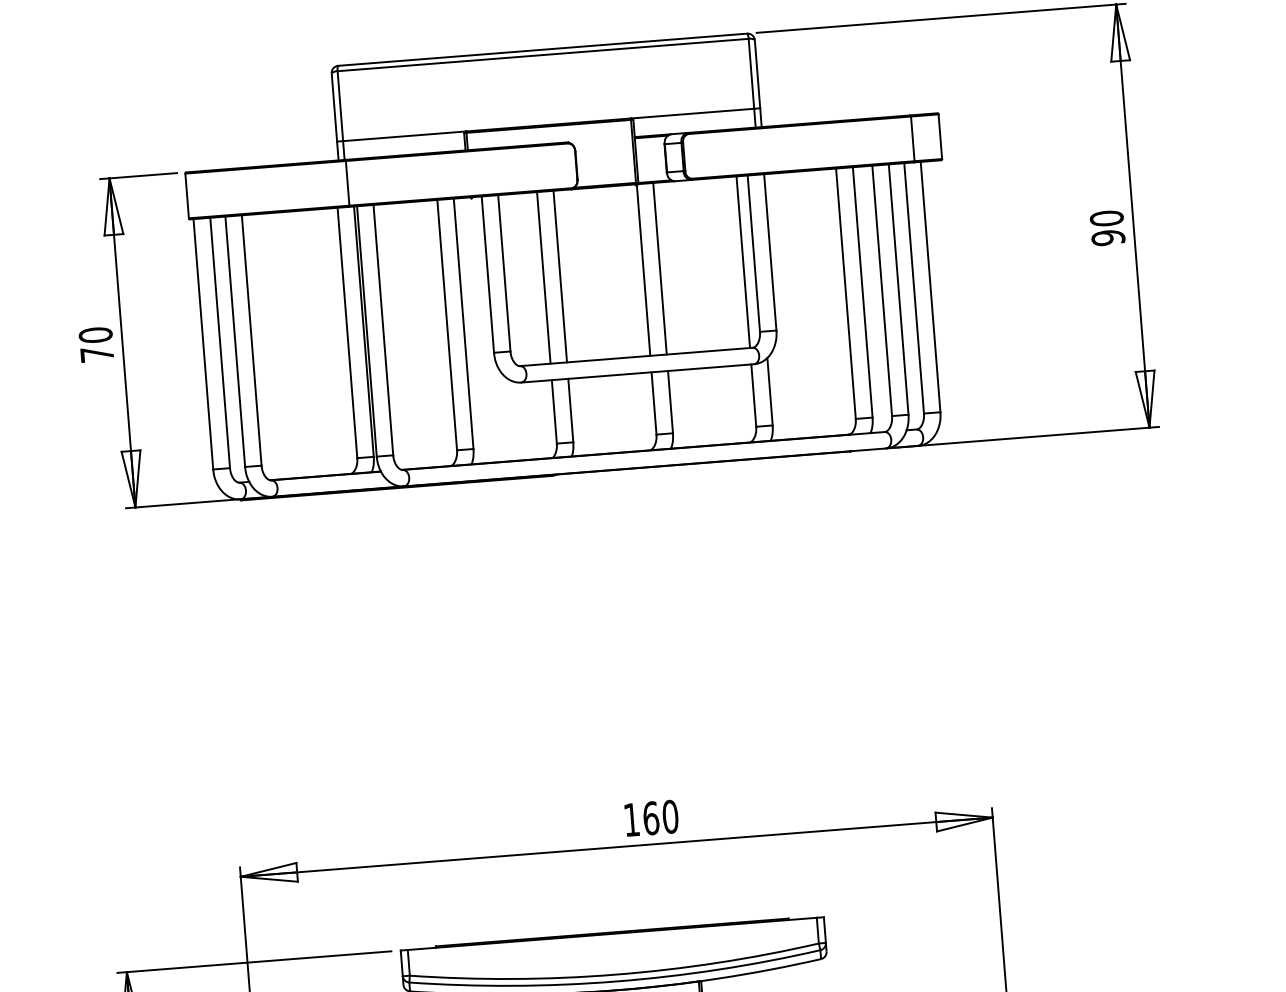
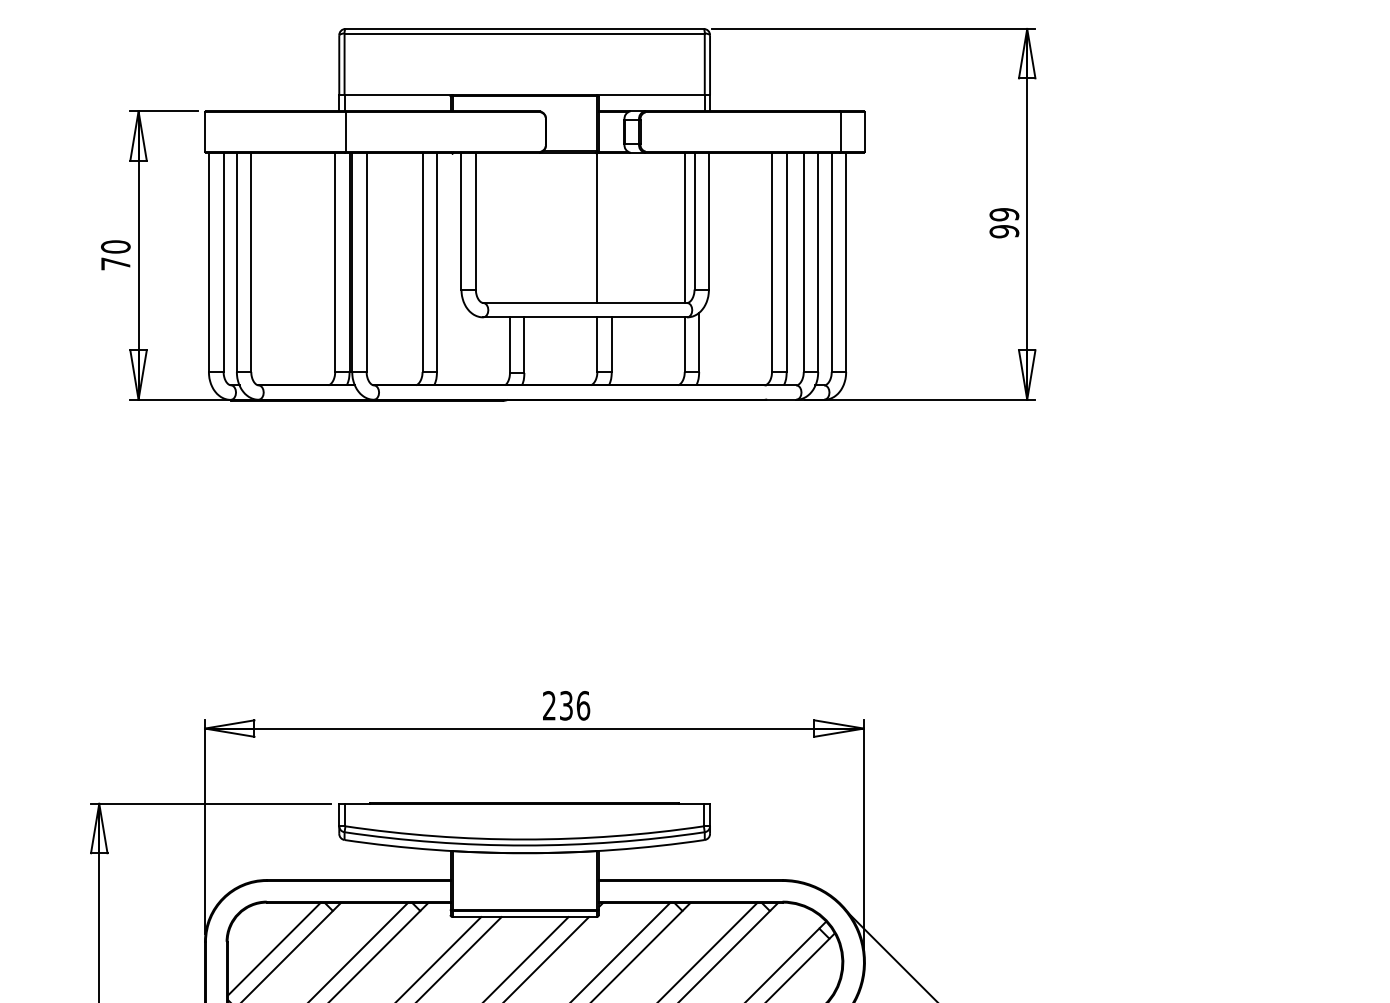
text: (1106, 218) -> (1004, 214), 90 -> 99
line: (659, 268) -> (611, 227), removed
line: (560, 276) -> (524, 227), removed
line: (543, 277) -> (509, 227), removed
text: (651, 817) -> (566, 705), 160 -> 236

